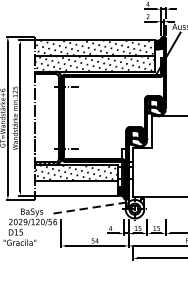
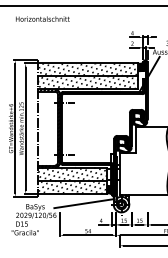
hatch: (75, 187) -> (71, 186), added
line: (89, 207) -> (83, 203), dashed -> solid

